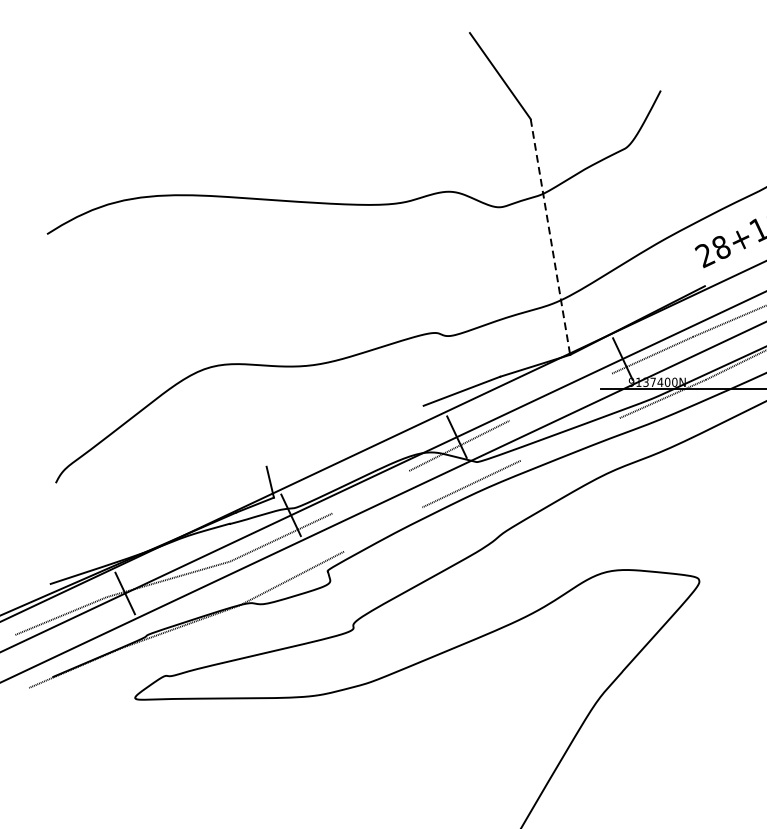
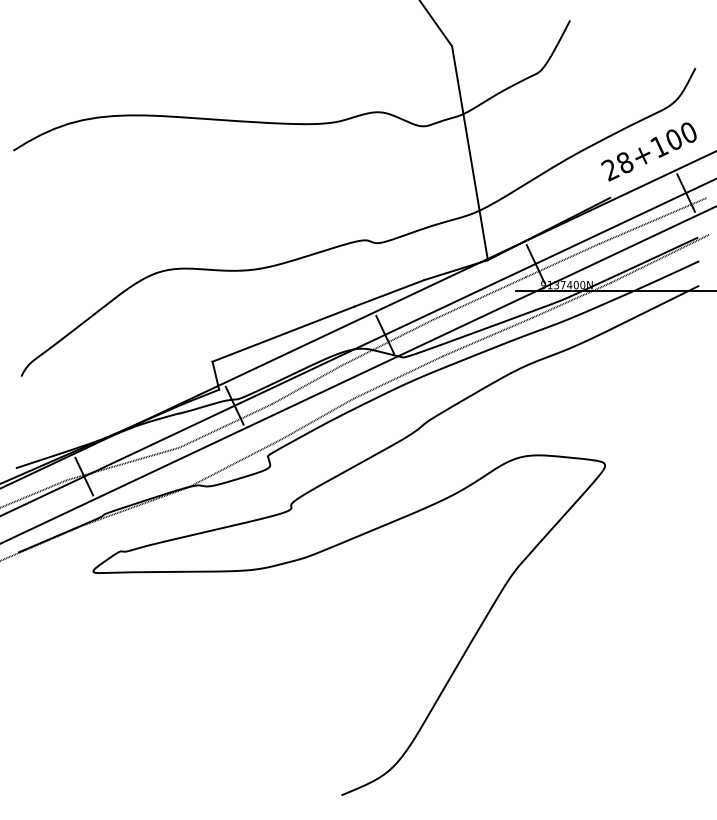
line: (551, 237) -> (470, 153), dashed -> solid
line: (560, 397) -> (479, 298), added
line: (344, 435) -> (283, 333), added
line: (569, 438) -> (487, 336), added
line: (370, 491) -> (306, 384), added
line: (382, 529) -> (317, 418), added

